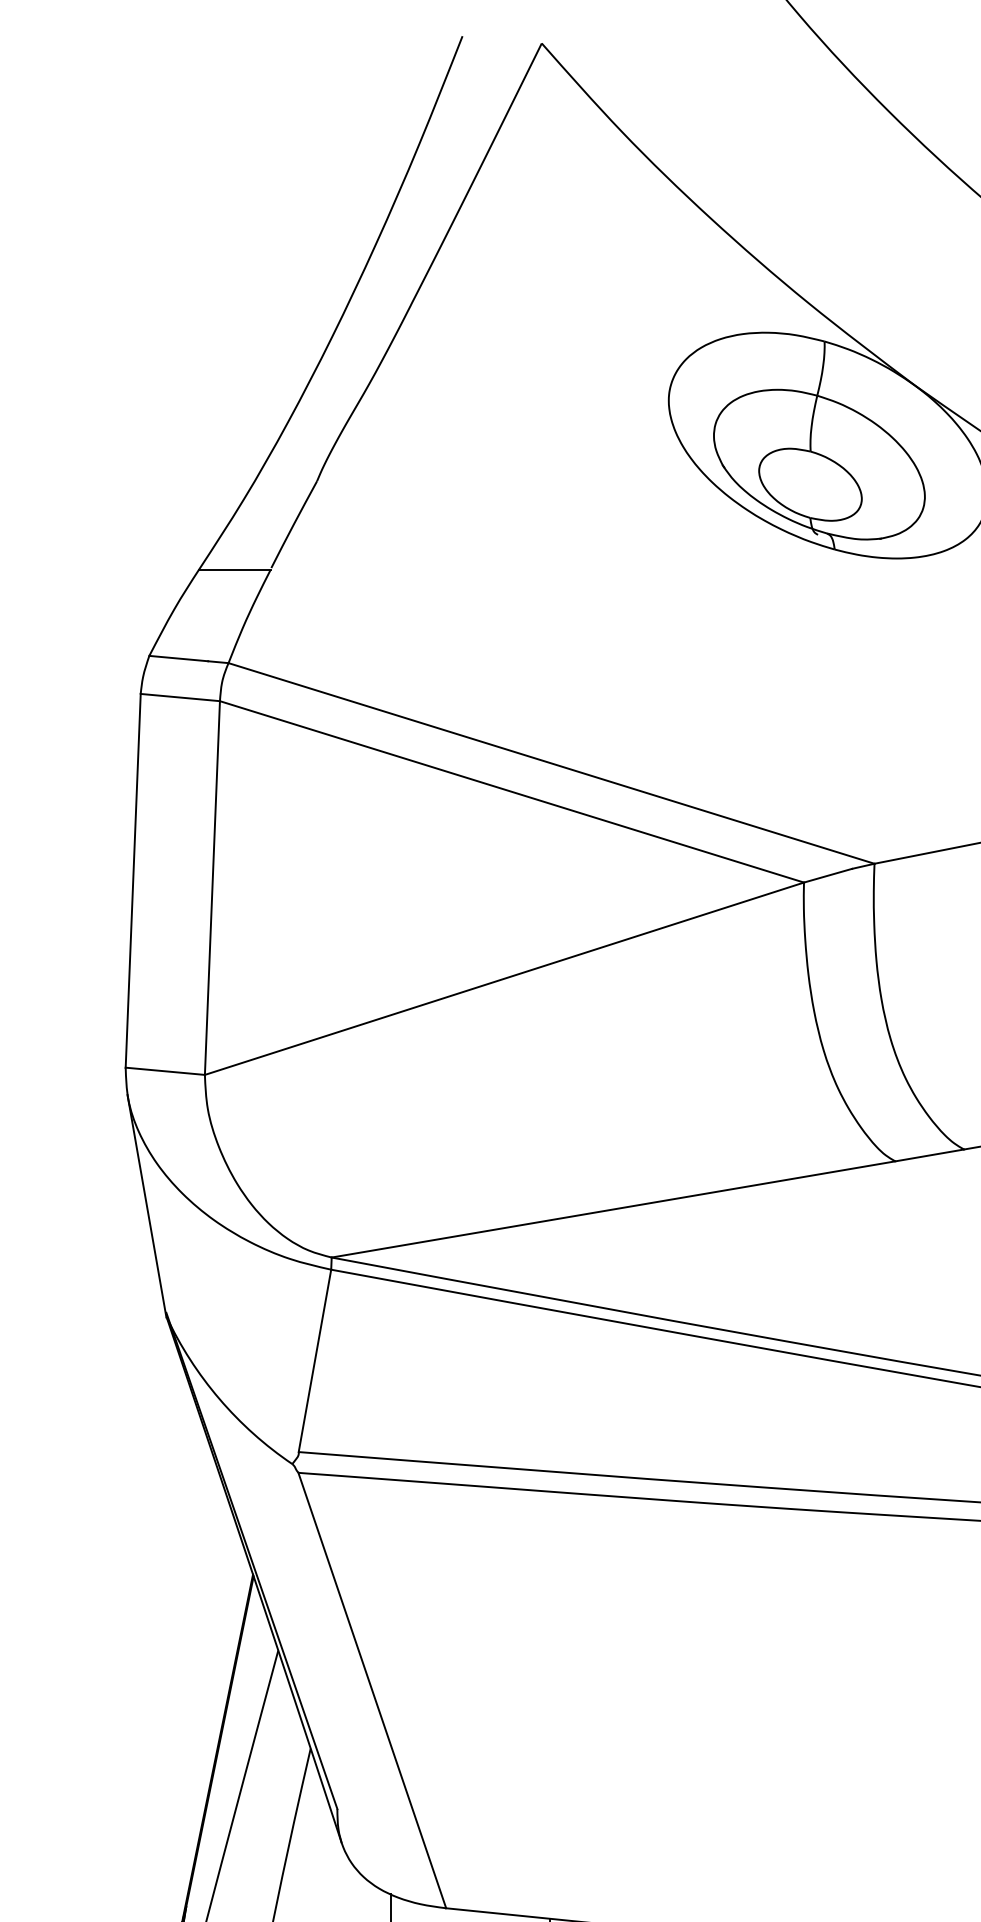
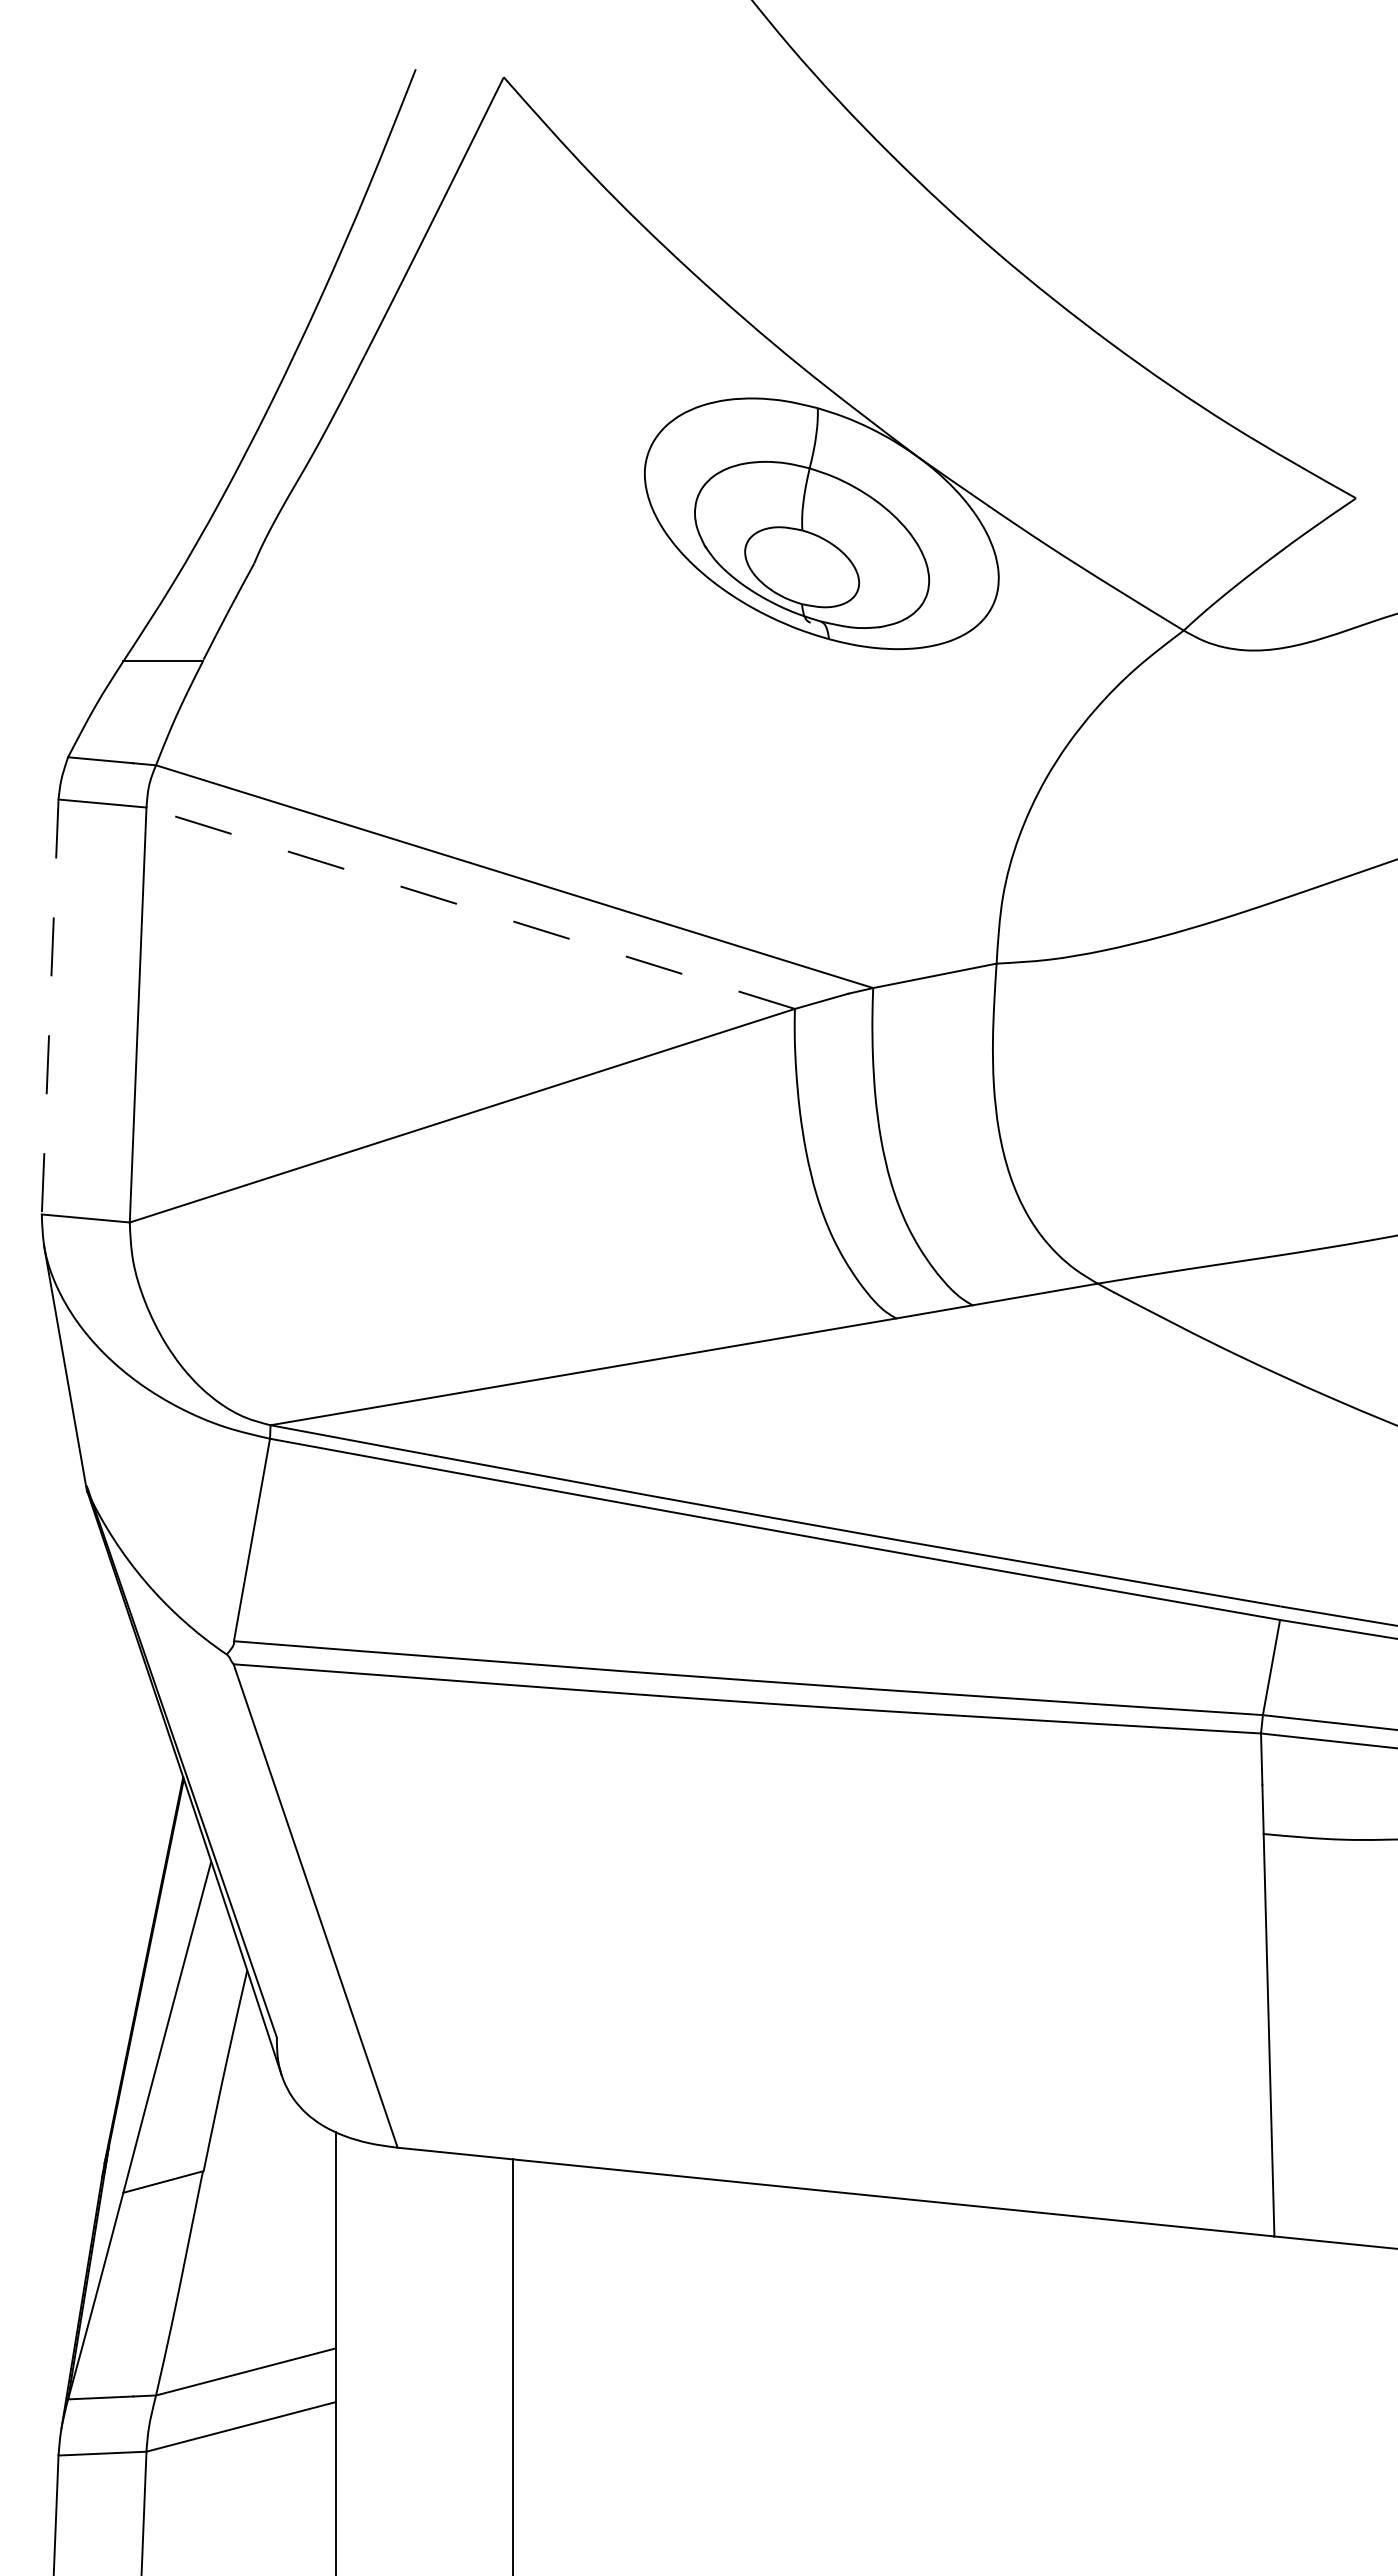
line: (511, 792) -> (470, 908), solid -> dashed
line: (133, 881) -> (50, 1007), solid -> dashed

